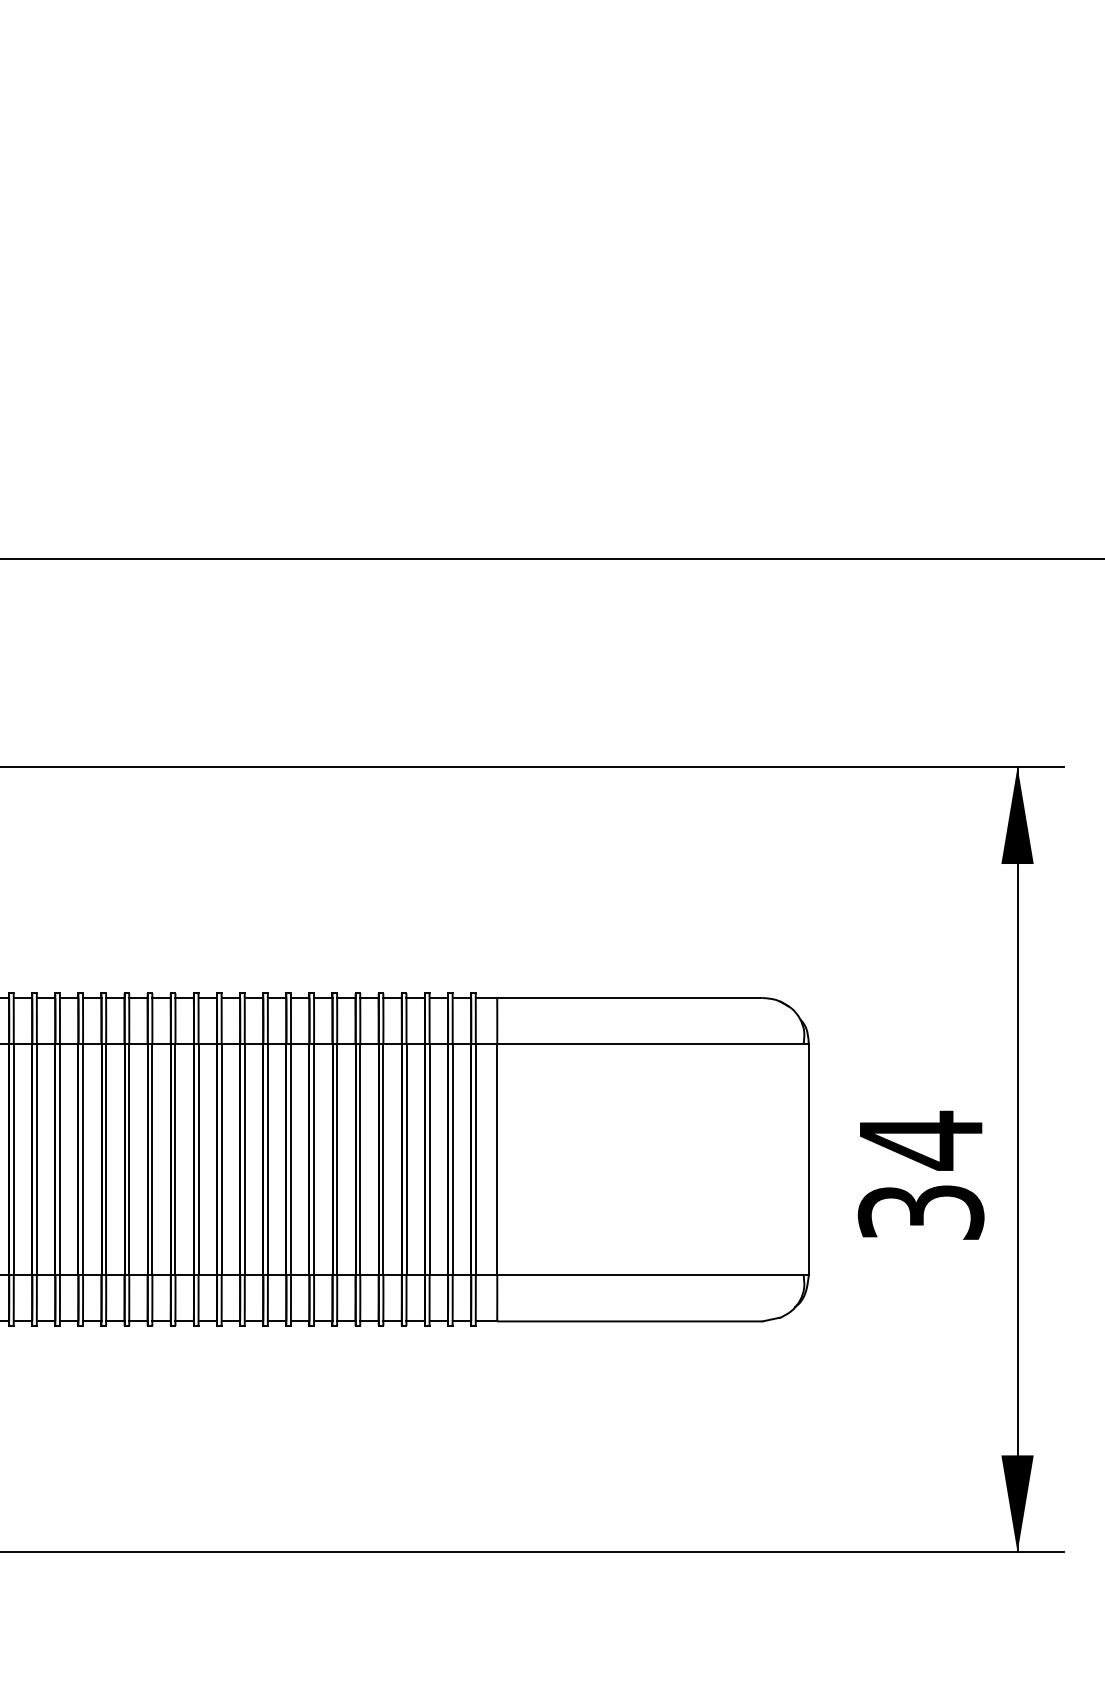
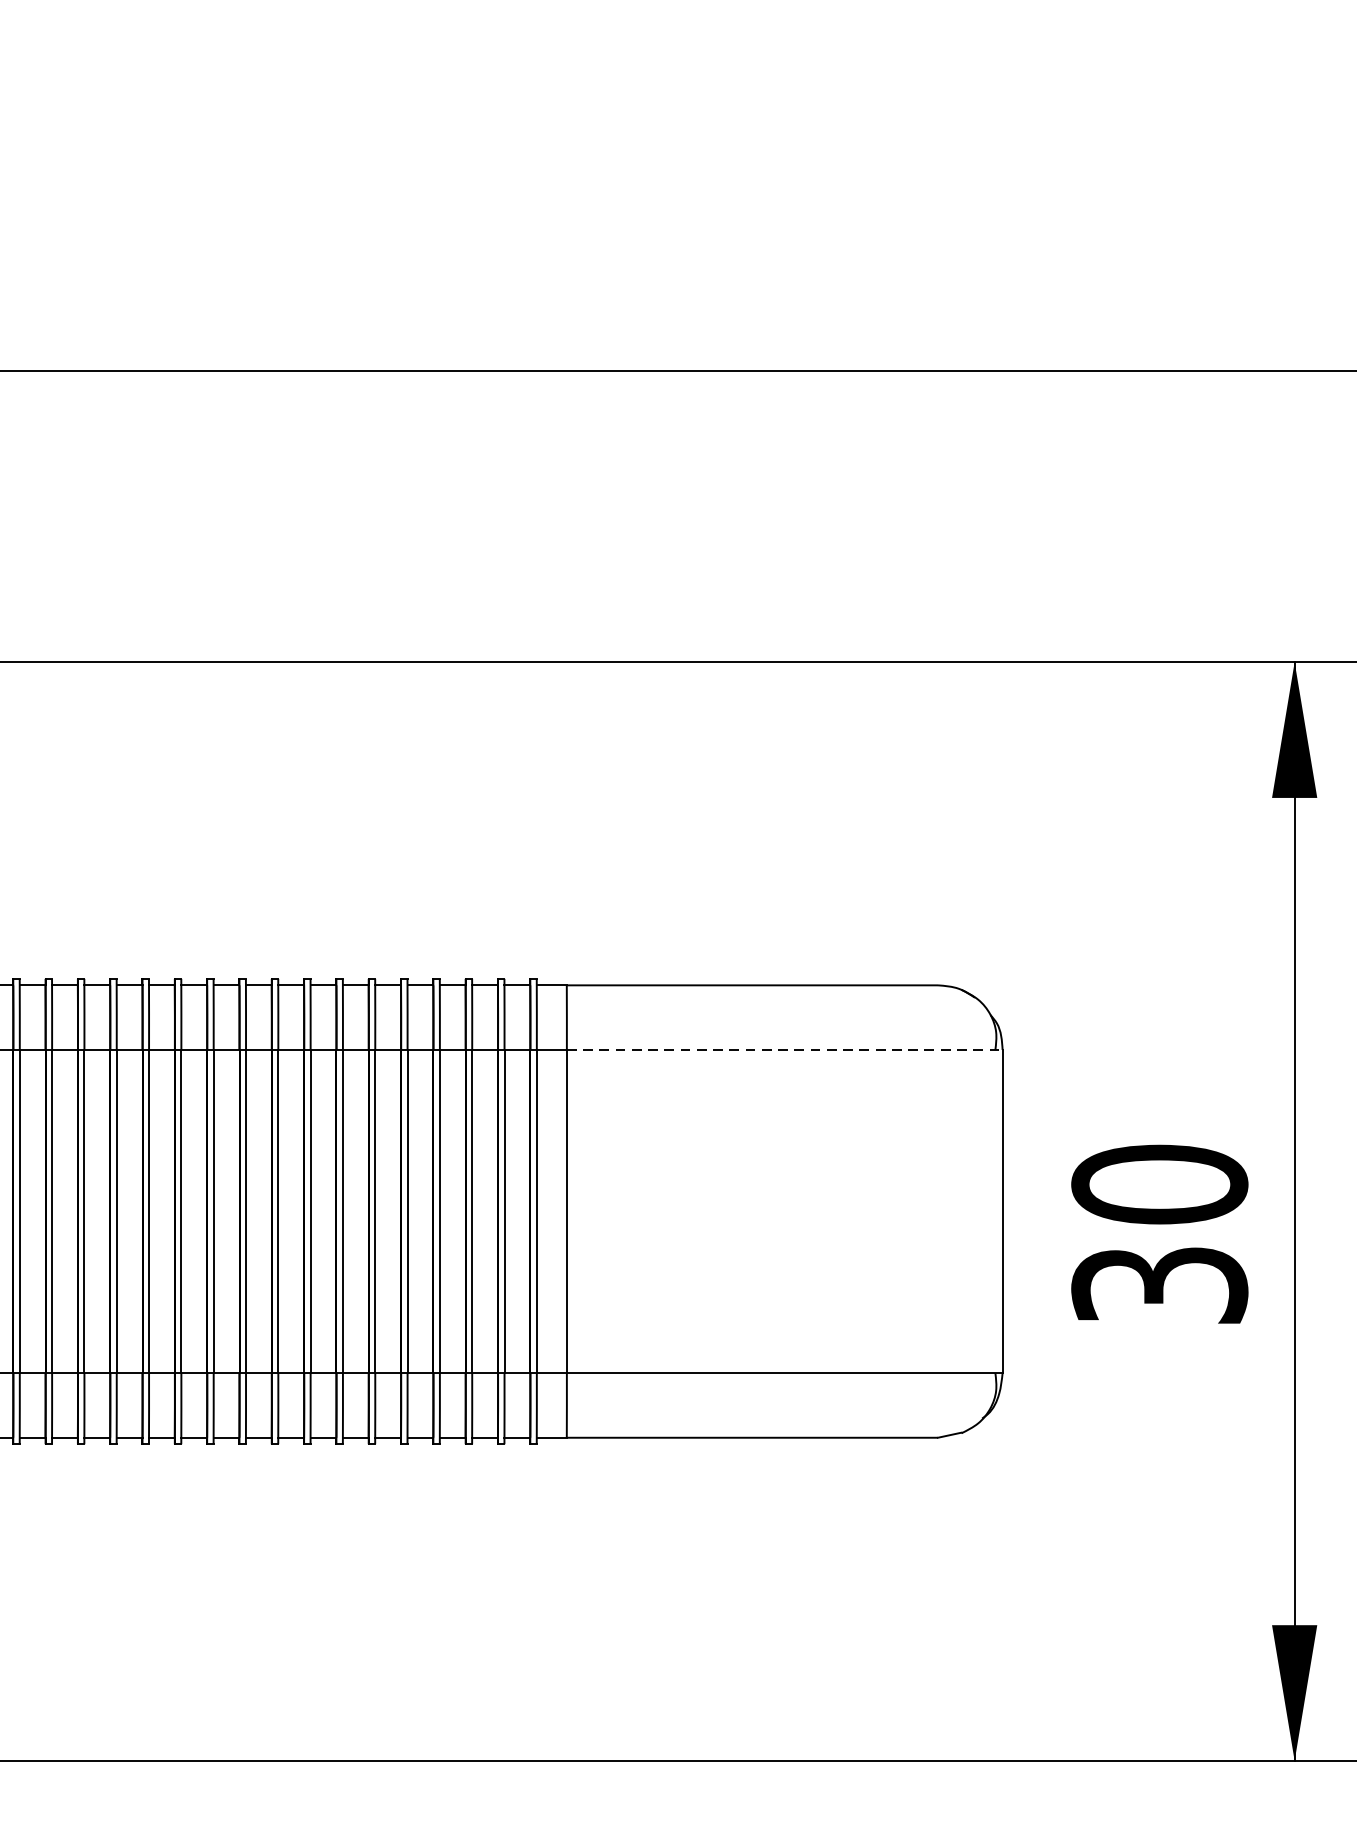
line: (653, 1044) -> (785, 1050), solid -> dashed
text: (920, 1140) -> (1158, 1184), 34 -> 30

